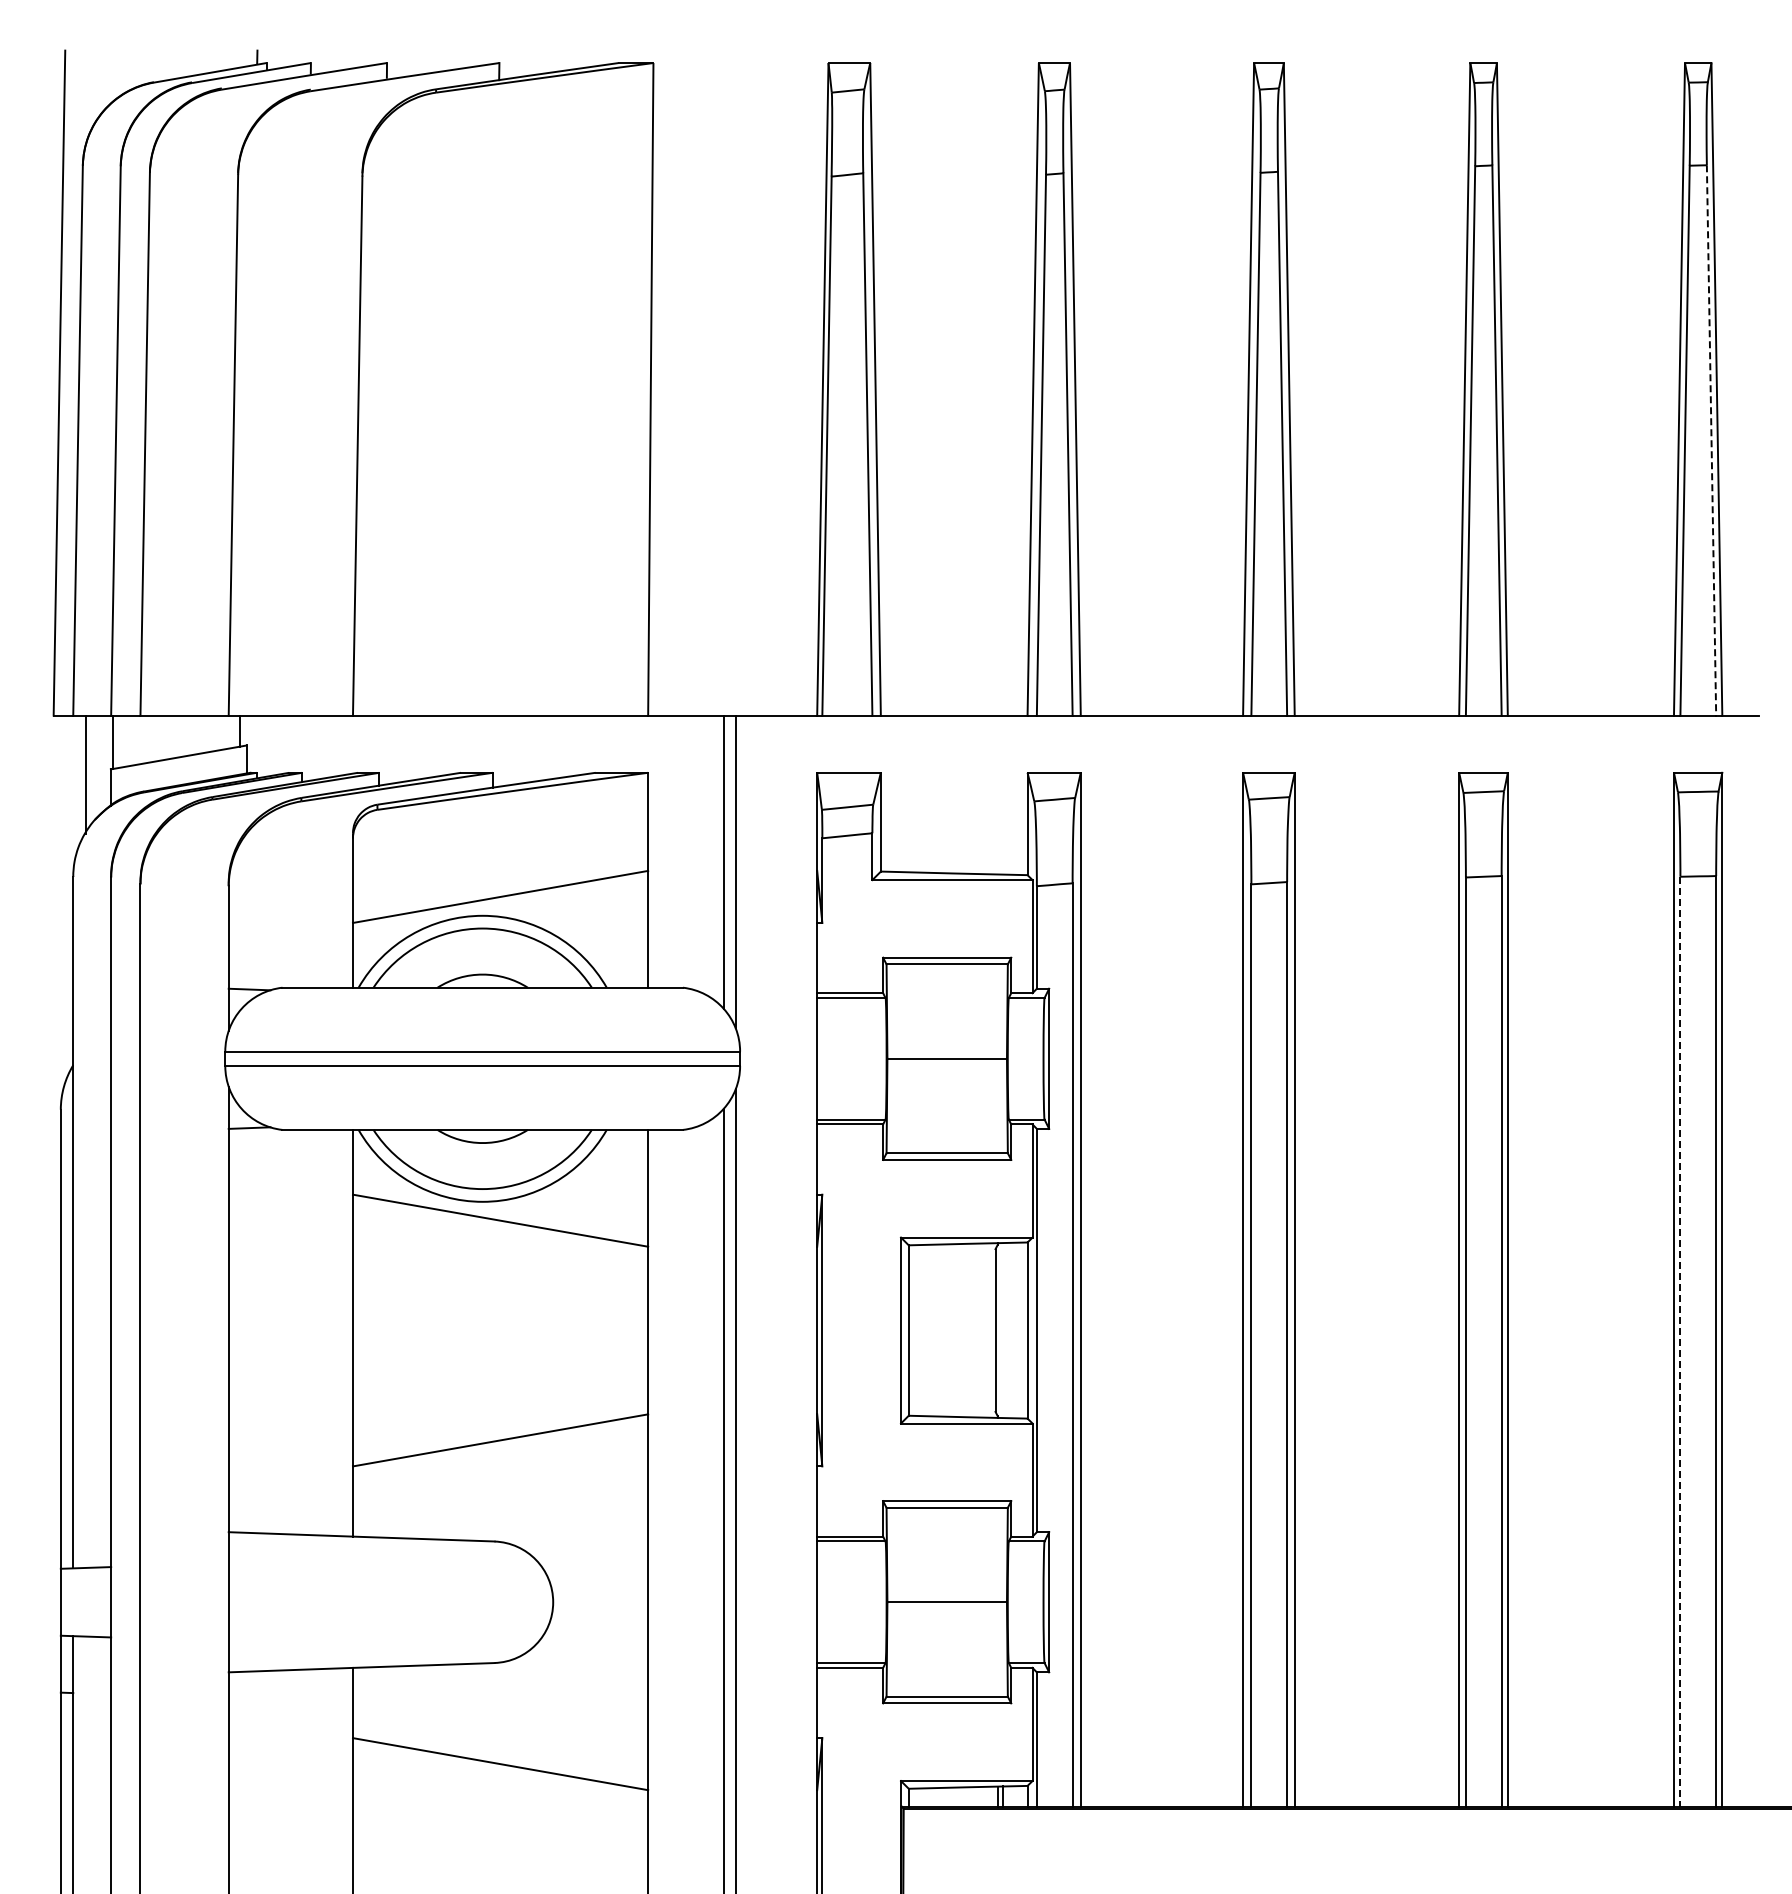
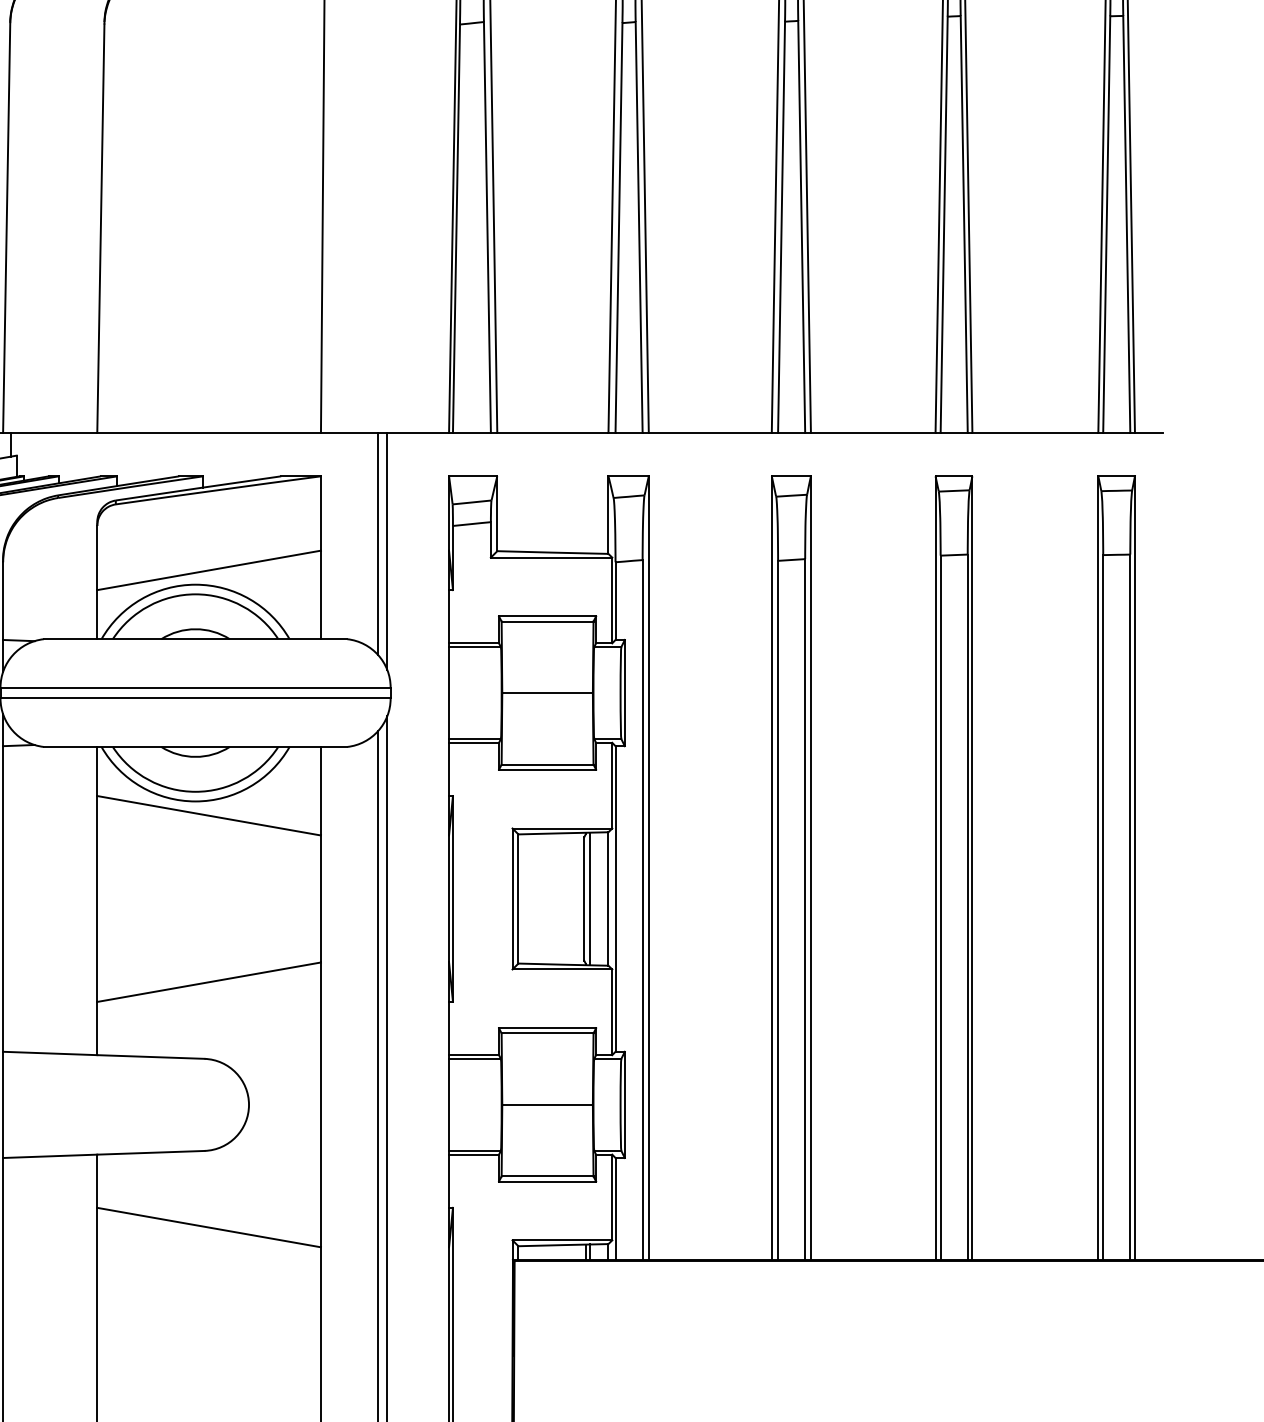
line: (1711, 440) -> (1126, 224), dashed -> solid
line: (1002, 1330) -> (589, 898), added
line: (1680, 1341) -> (1103, 907), dashed -> solid

